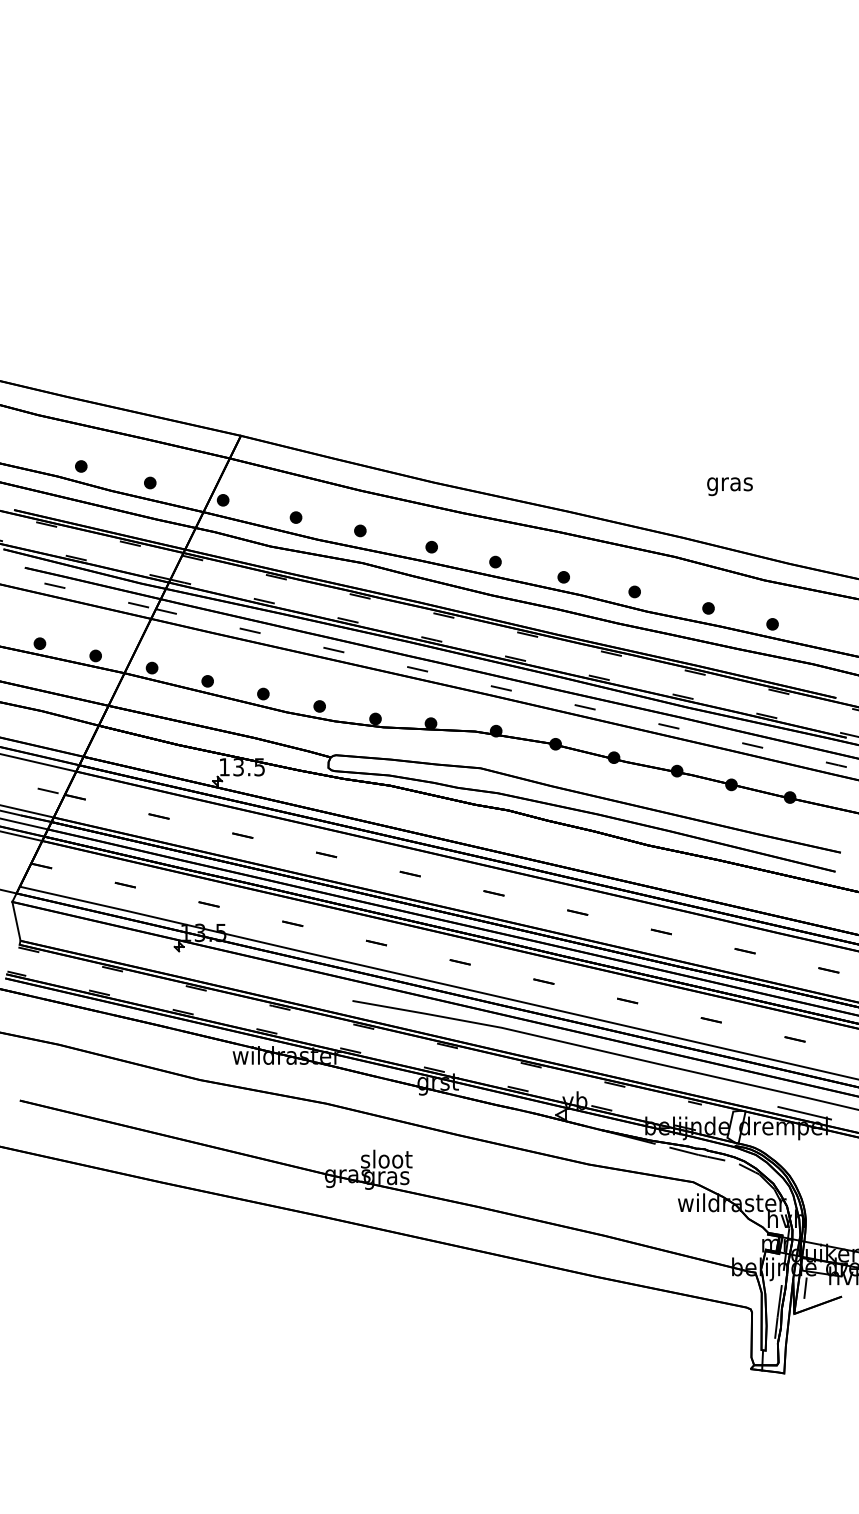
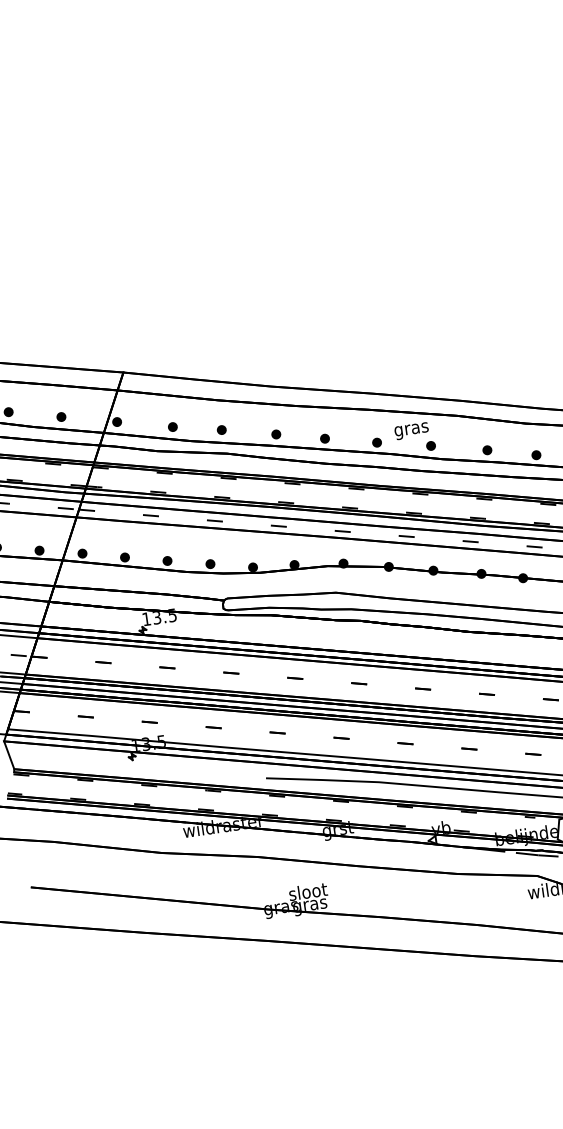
text: (729, 486) -> (411, 431), moved

